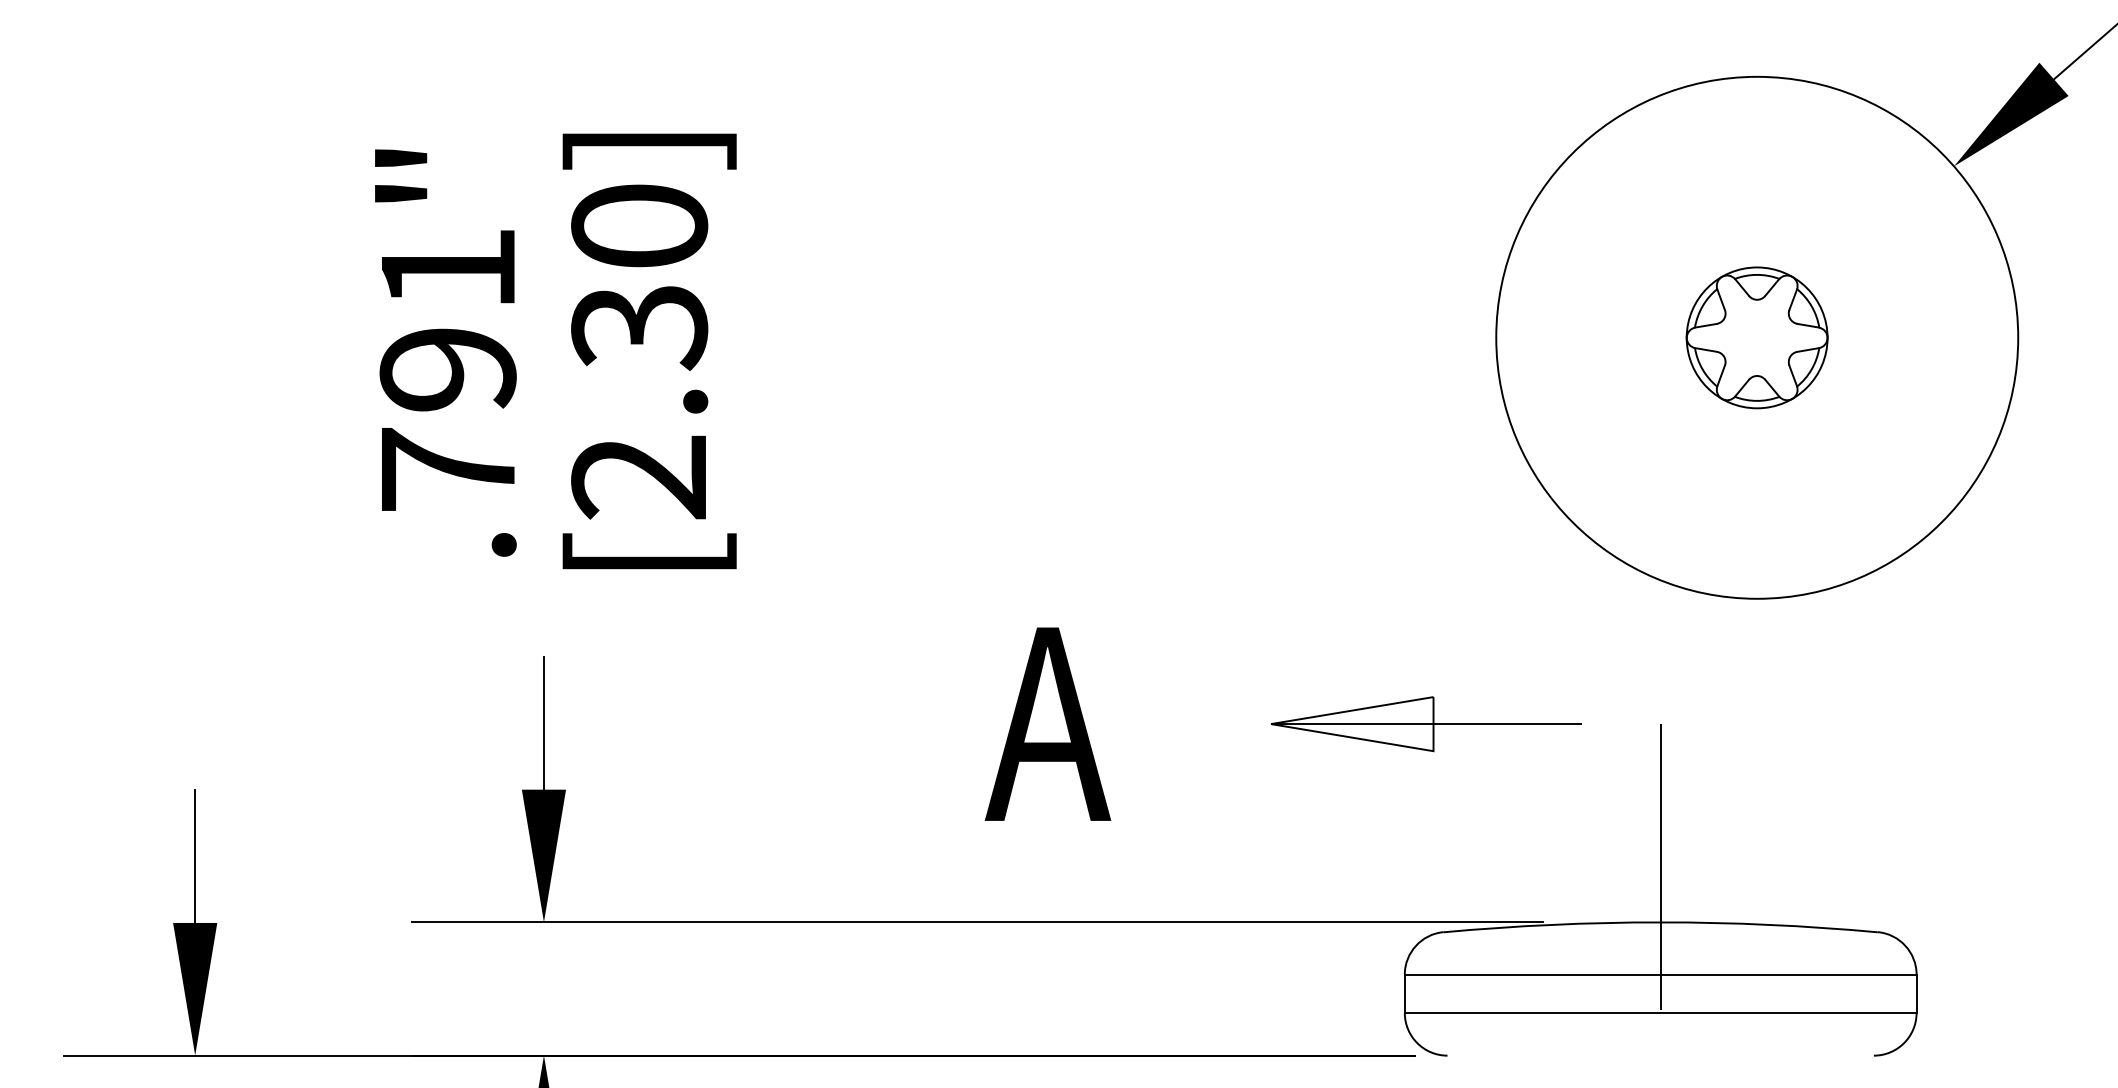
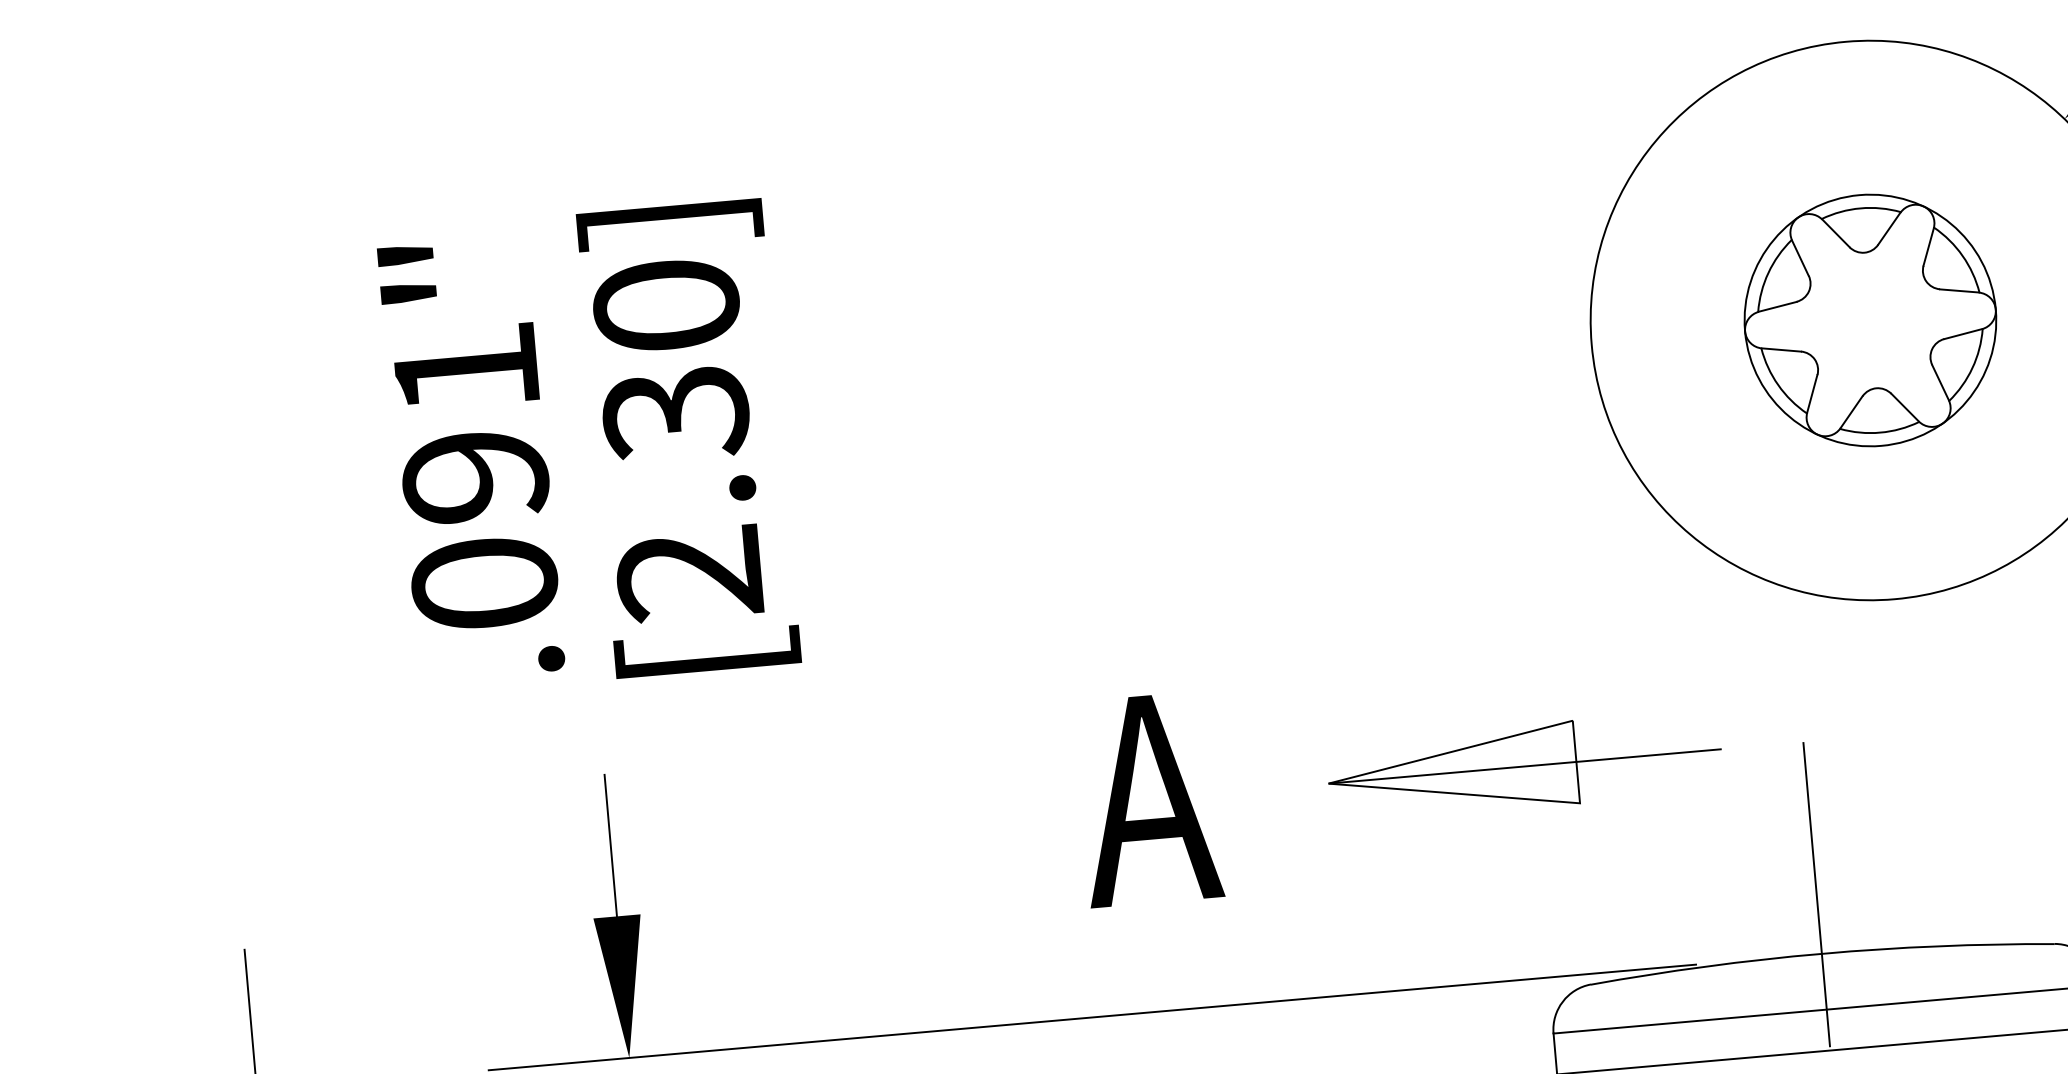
part: (1756, 337) -> (1869, 320), size x1.67
text: (447, 469) -> (484, 583), .791" -> .091"
part: (1399, 723) -> (1524, 765), size x1.43

